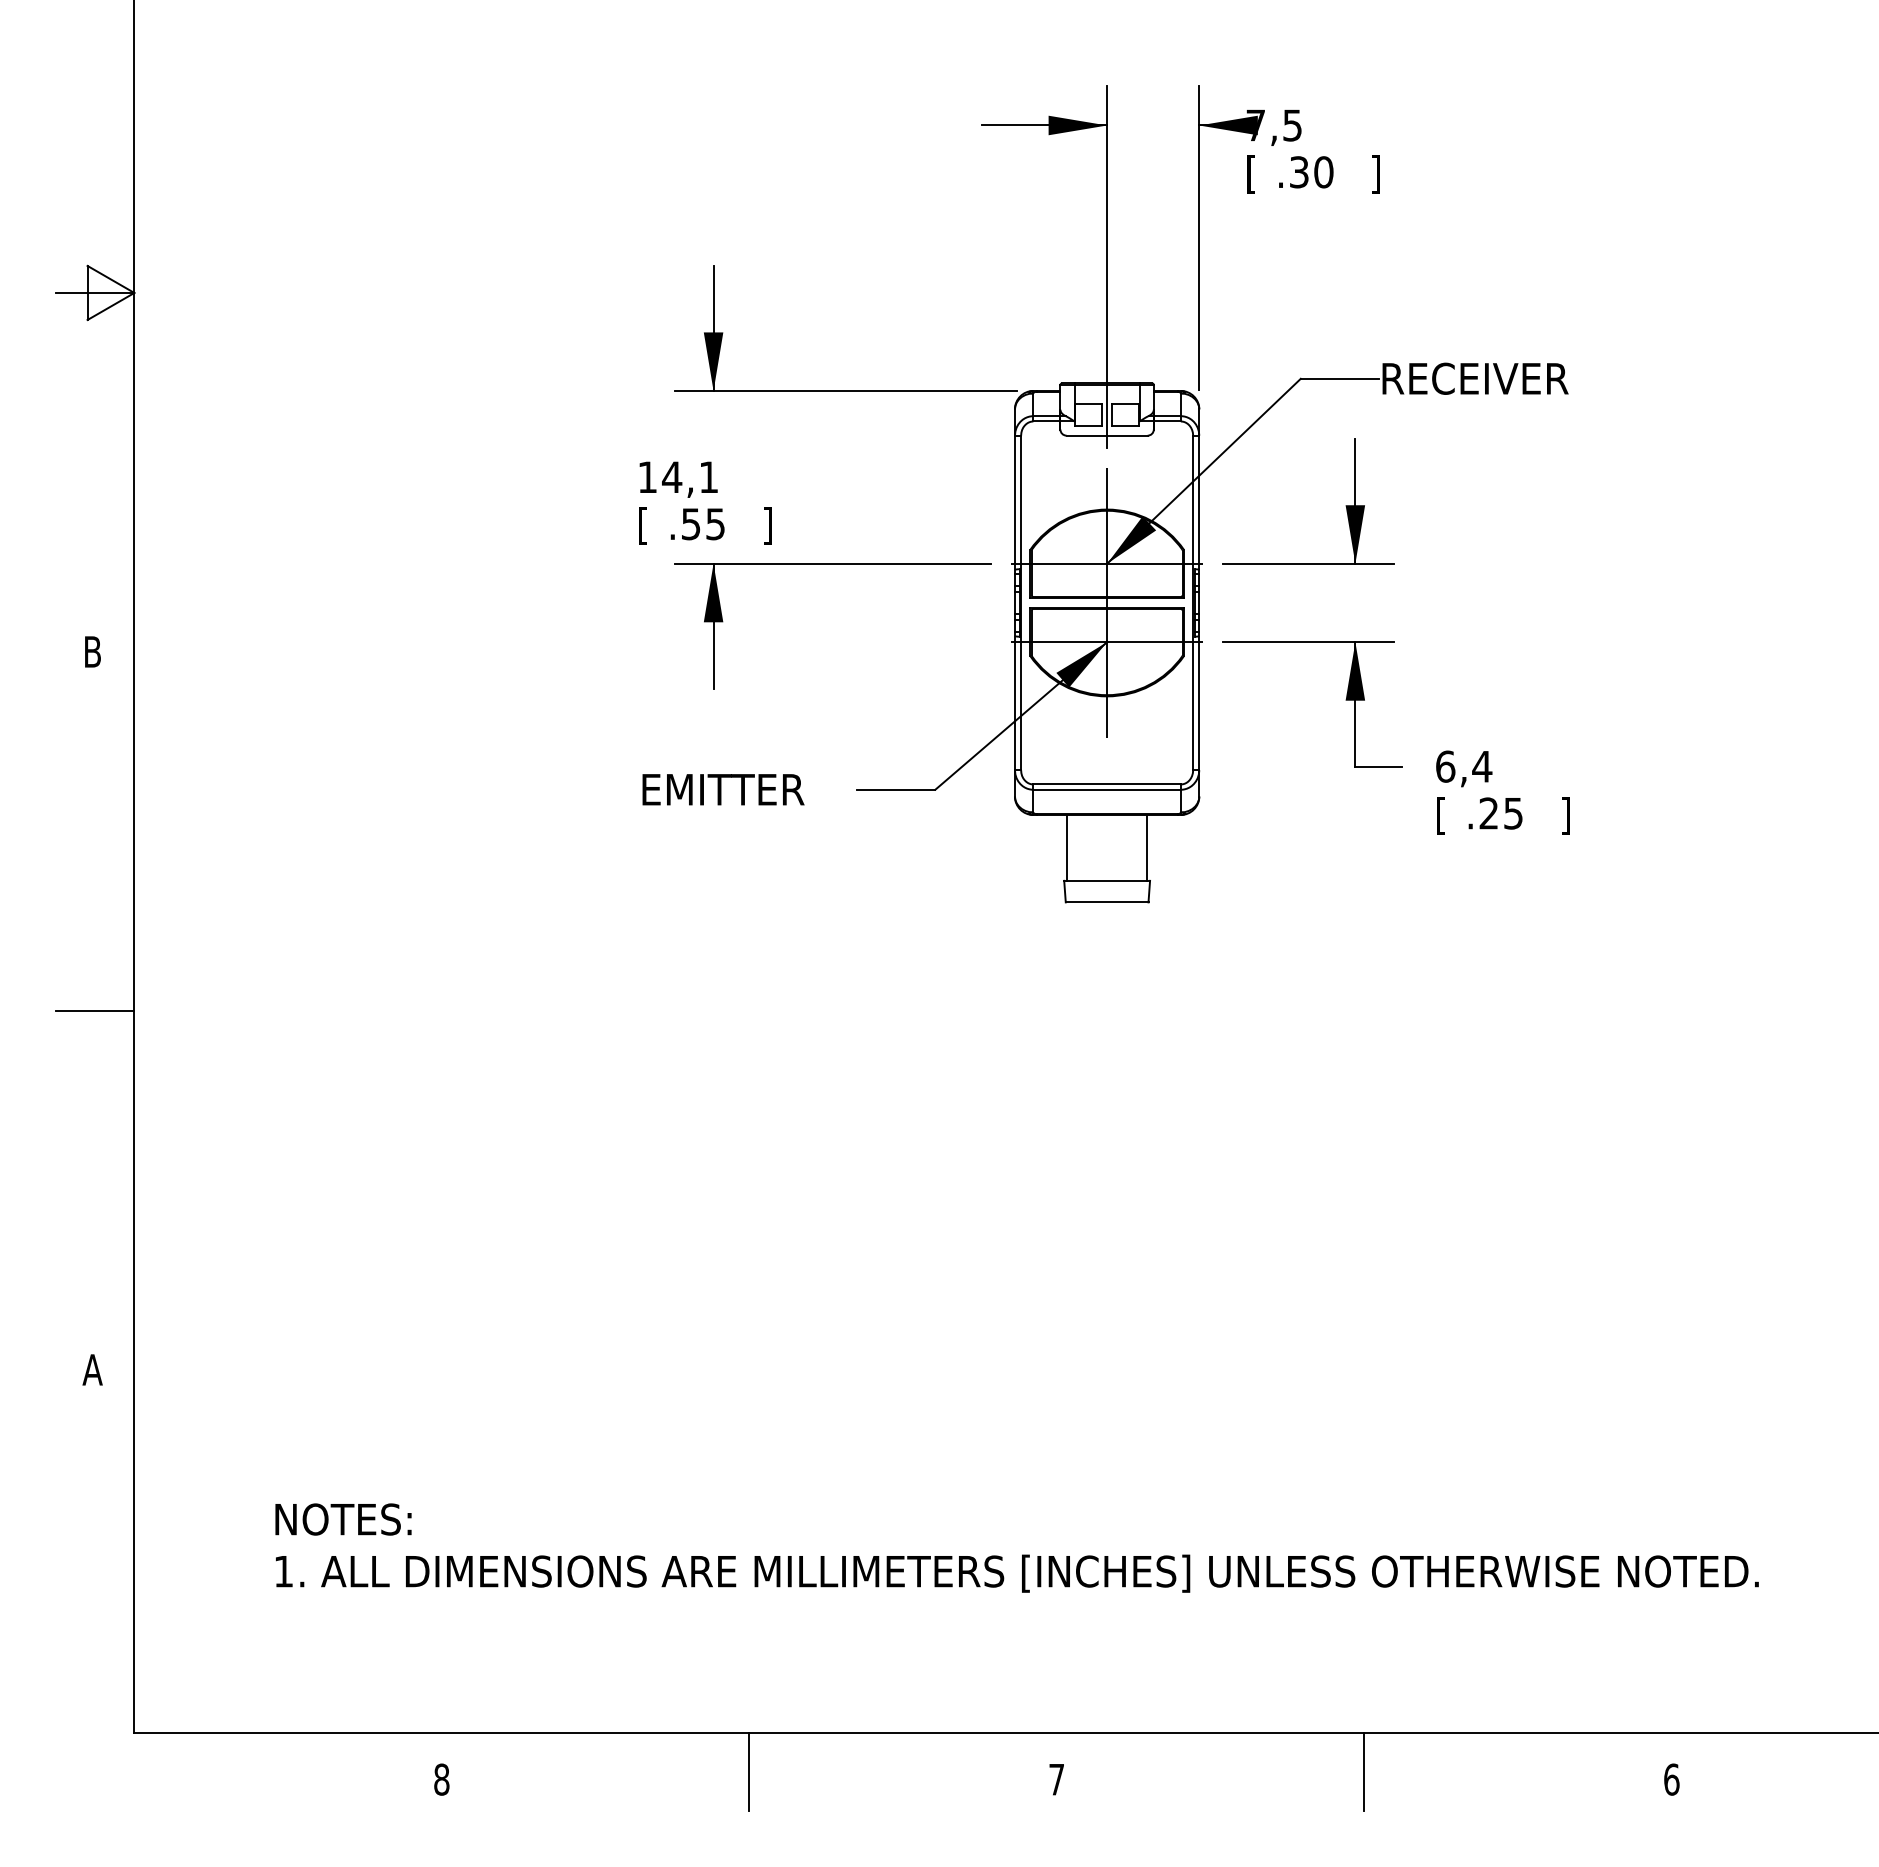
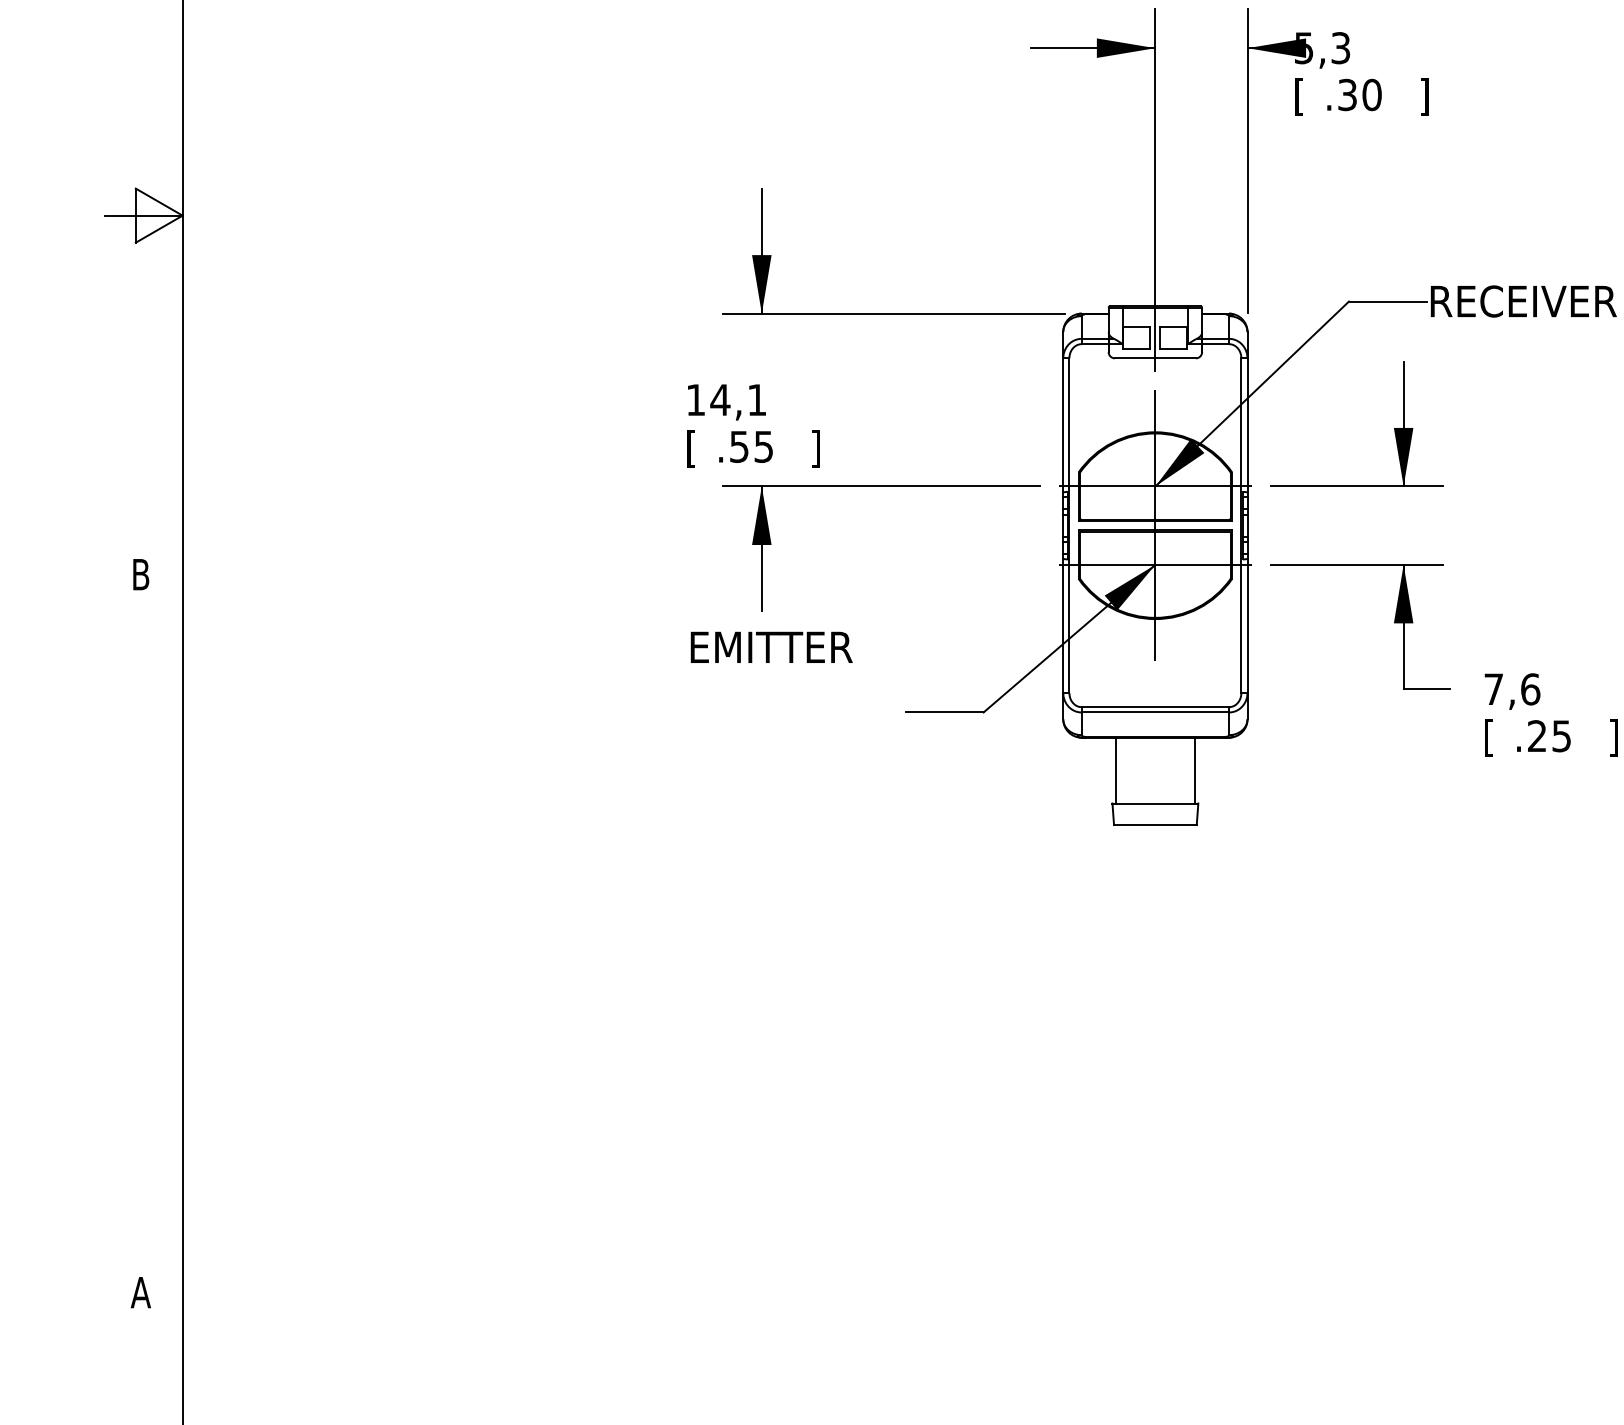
text: (1273, 125) -> (1321, 48), 7,5 -> 5,3
text: (1464, 766) -> (1512, 689), 6,4 -> 7,6
text: (723, 789) -> (771, 647), moved
line: (95, 1010) -> (143, 933), removed

